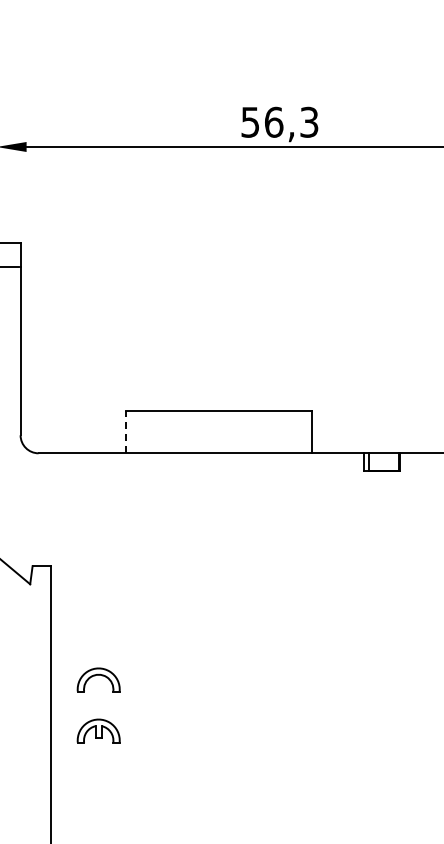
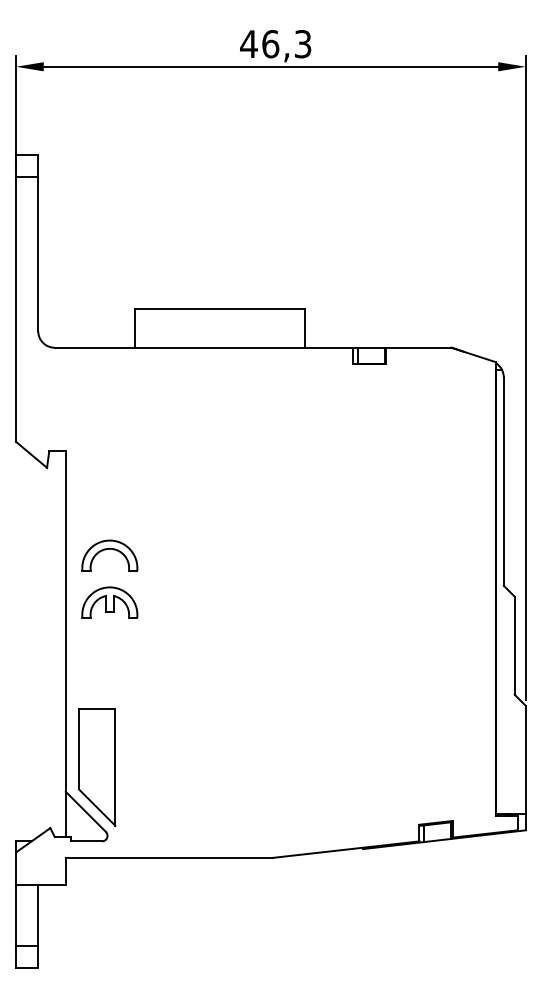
text: (249, 122) -> (248, 44), 56,3 -> 46,3
line: (125, 431) -> (134, 327), dashed -> solid
part: (98, 679) -> (109, 555), size x1.43
part: (98, 731) -> (109, 602), size x1.43

